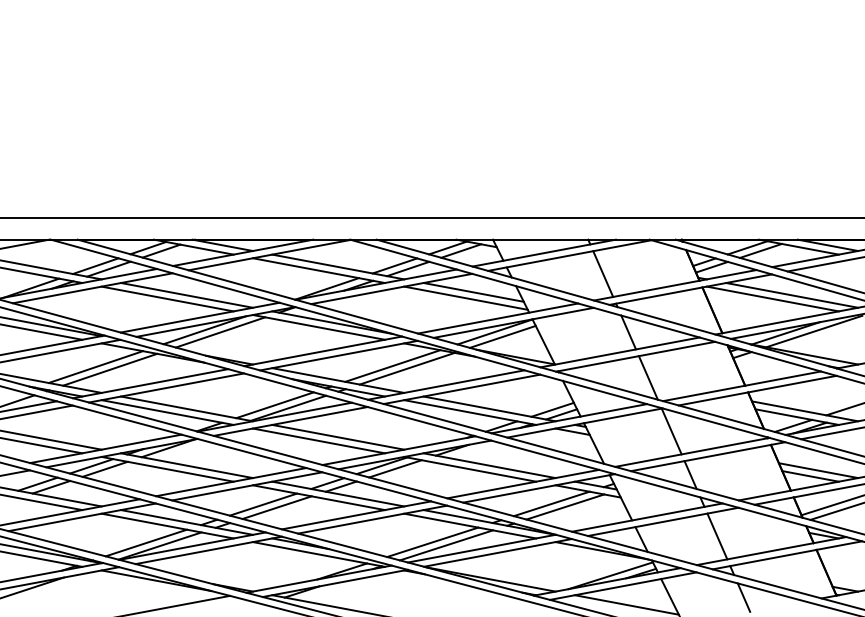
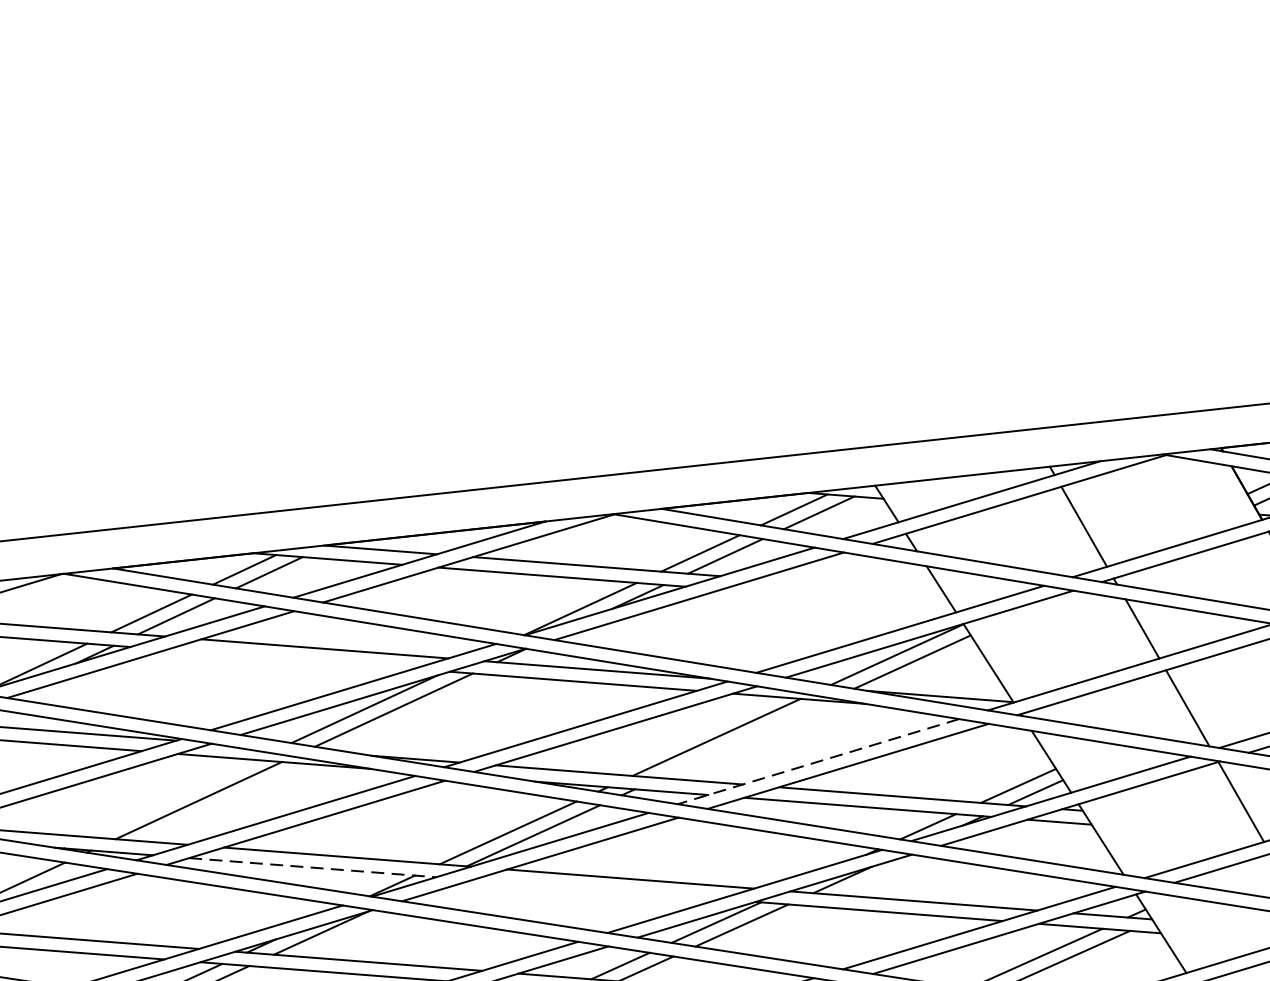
line: (473, 292) -> (849, 586), removed
line: (465, 297) -> (836, 597), removed
line: (167, 298) -> (289, 658), removed
line: (95, 367) -> (171, 799), removed
line: (406, 368) -> (742, 739), removed
line: (446, 385) -> (818, 762), solid -> dashed
line: (168, 412) -> (314, 867), solid -> dashed
line: (318, 440) -> (595, 888), removed

